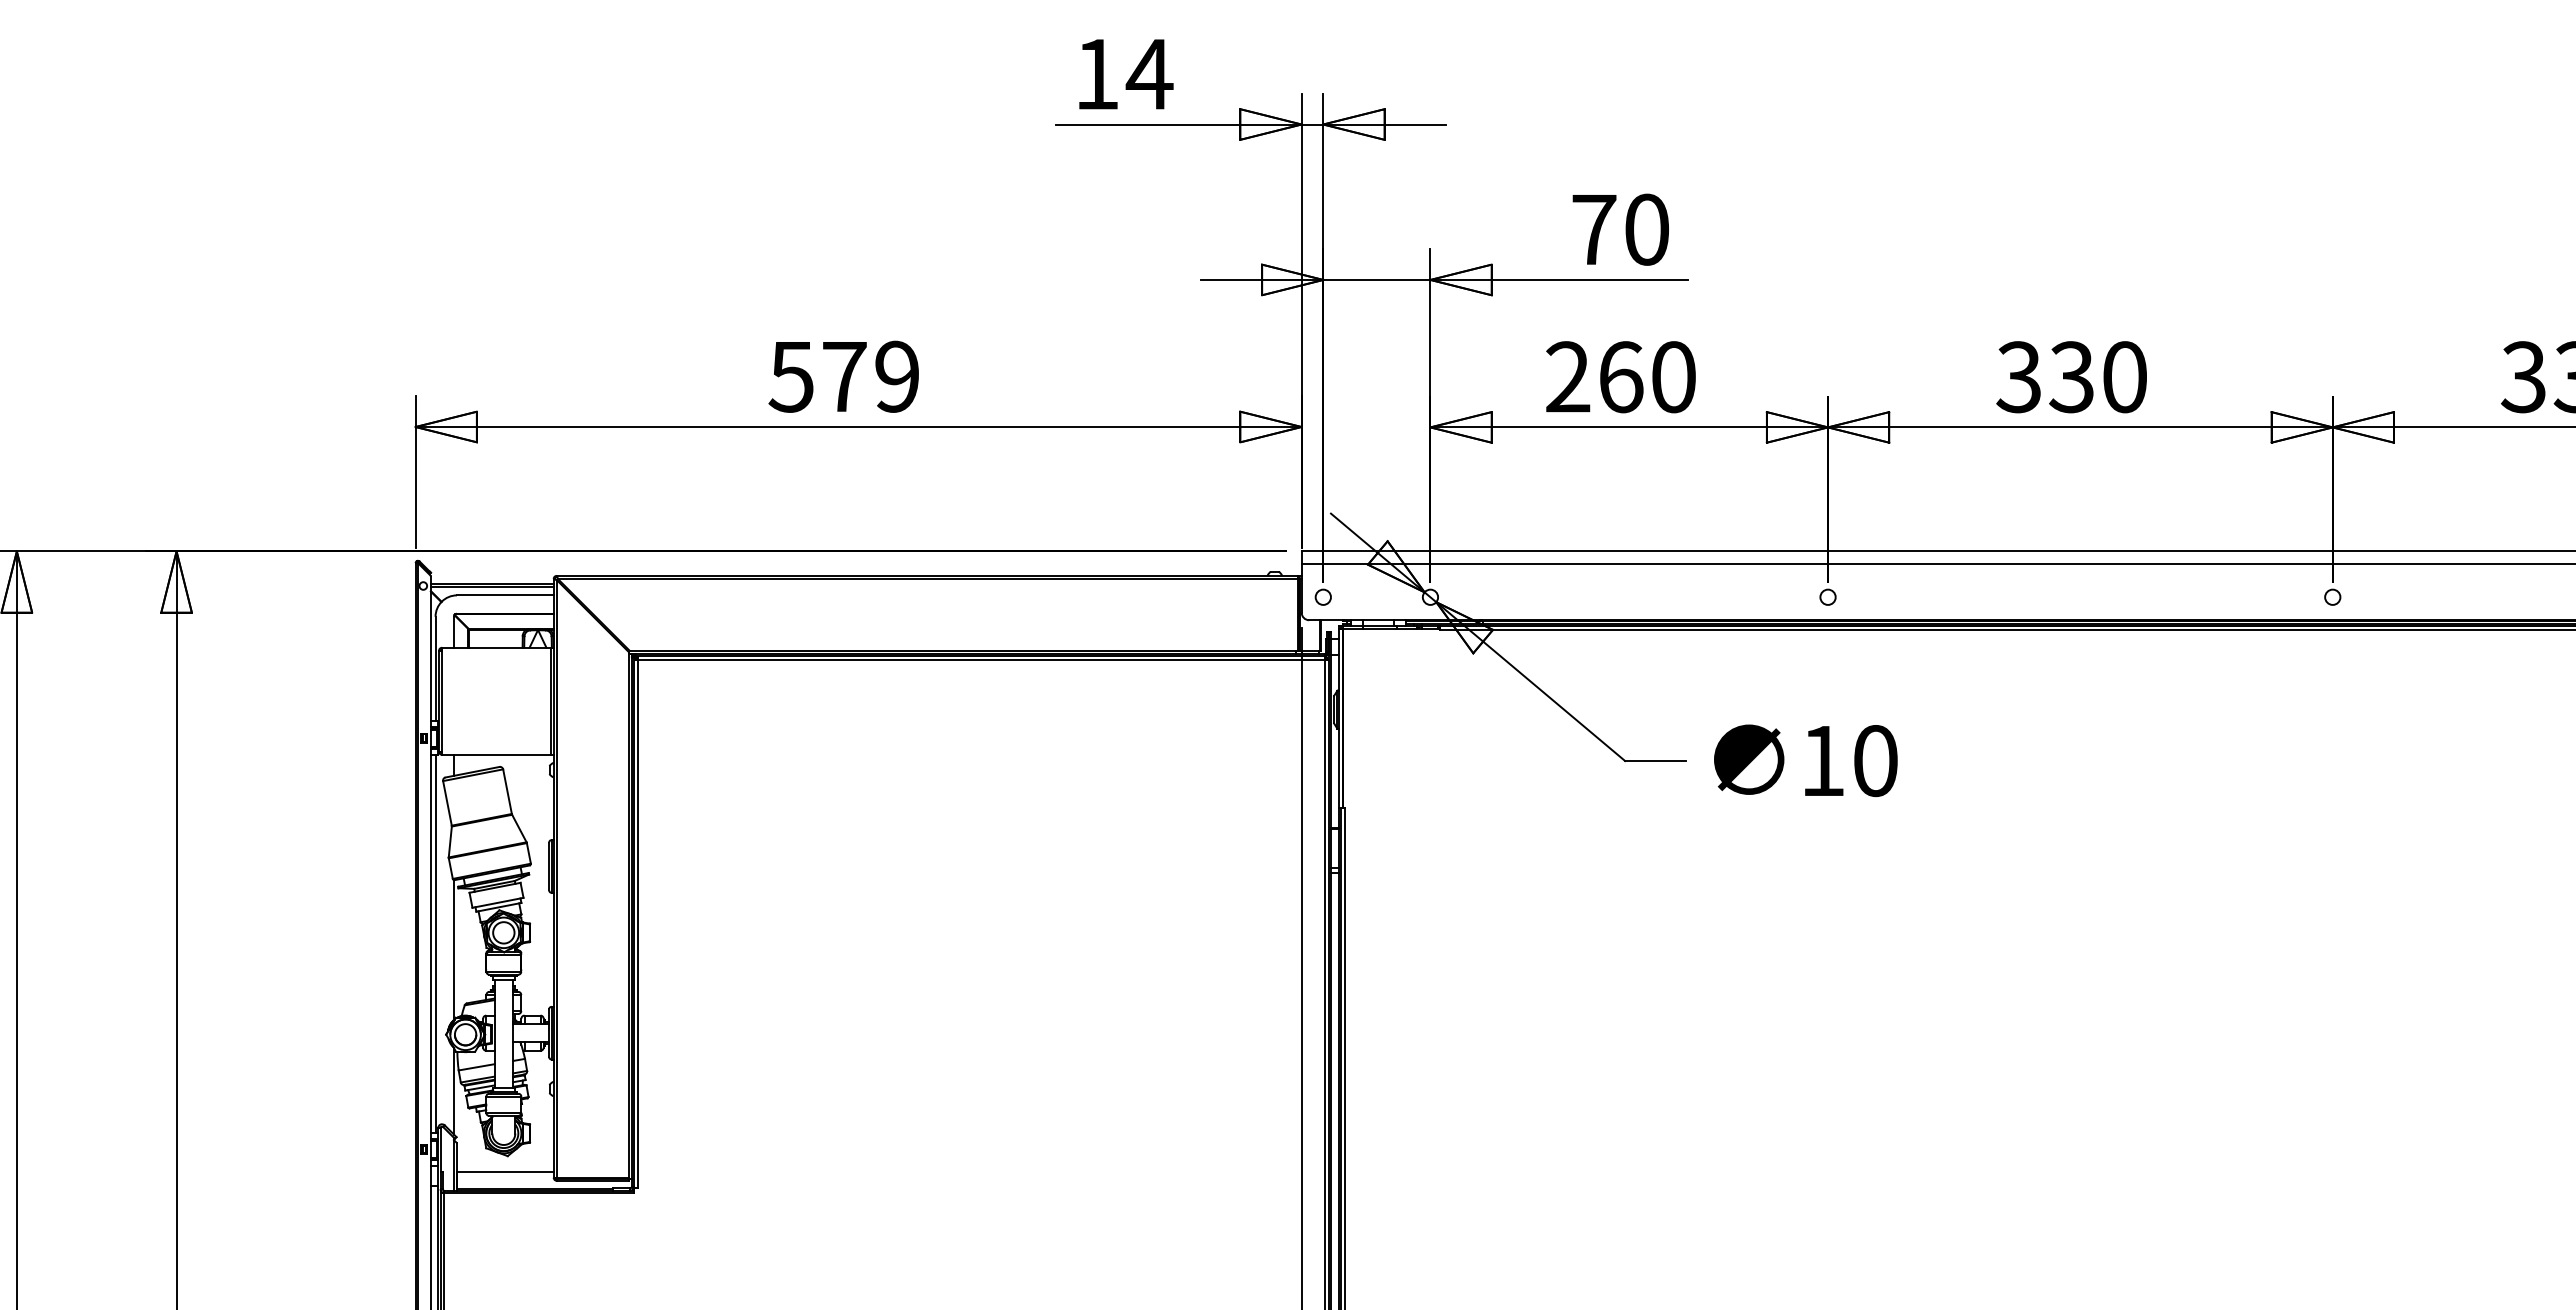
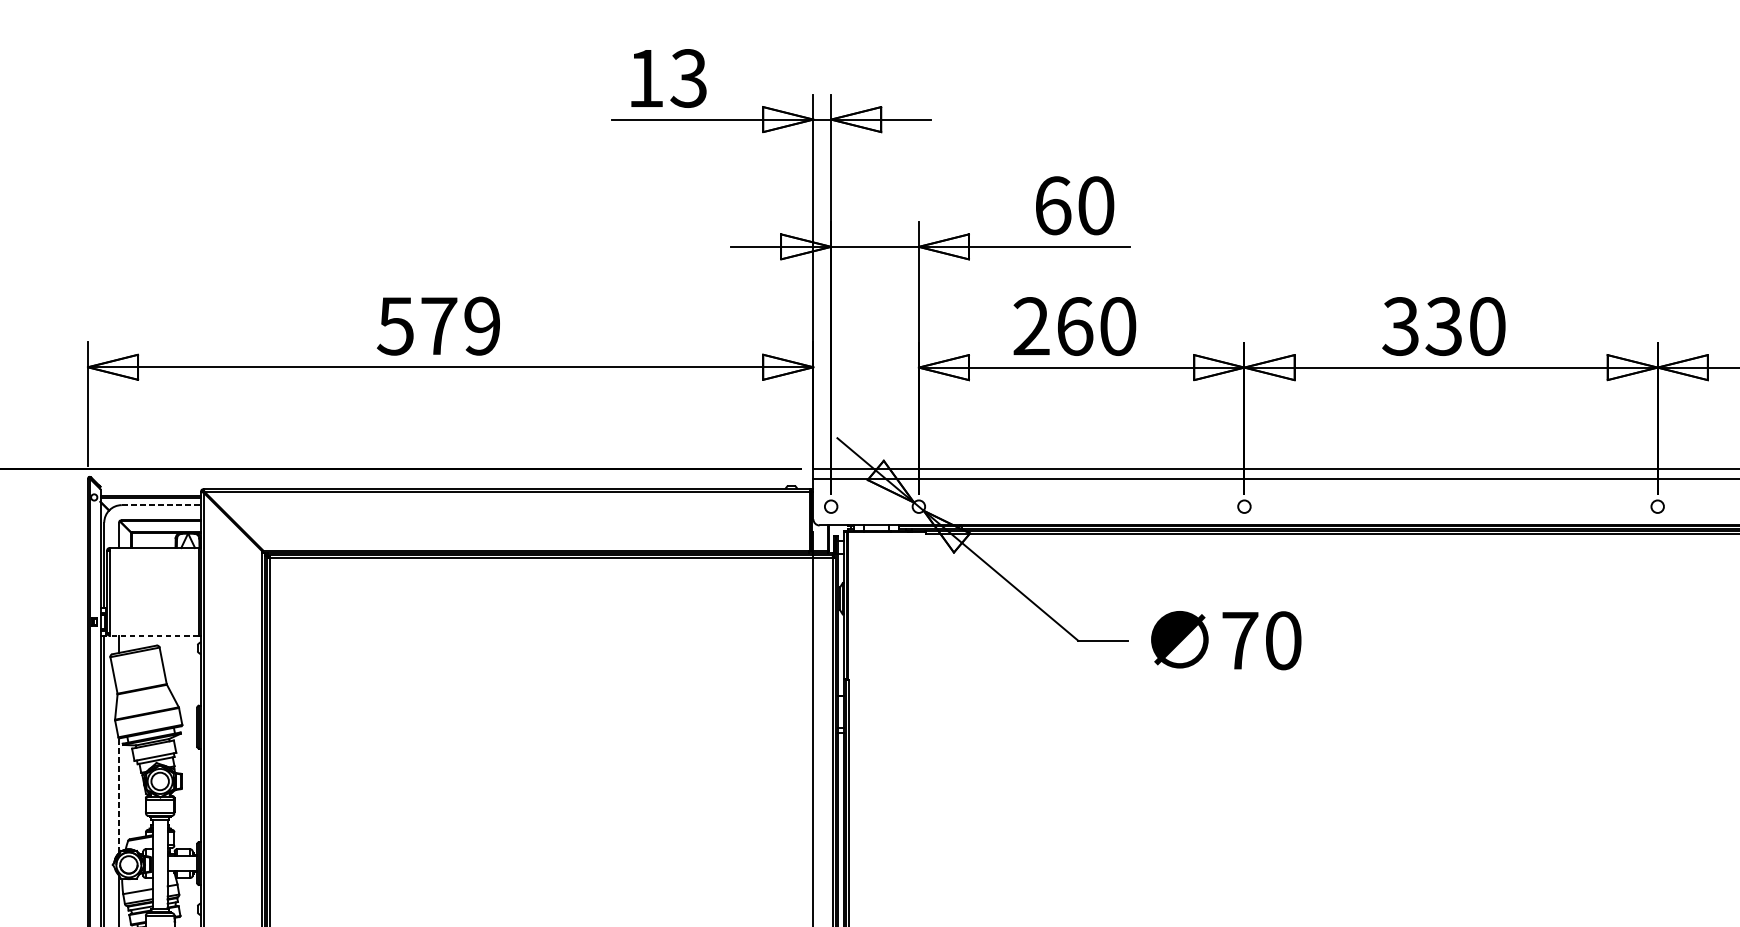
text: (1149, 74) -> (688, 78), 14 -> 13
text: (1594, 229) -> (1053, 205), 70 -> 60
line: (505, 595) -> (161, 505), solid -> dashed
line: (495, 754) -> (153, 635), solid -> dashed
text: (1823, 760) -> (1240, 640), 10 -> 70
line: (453, 949) -> (118, 795), solid -> dashed

